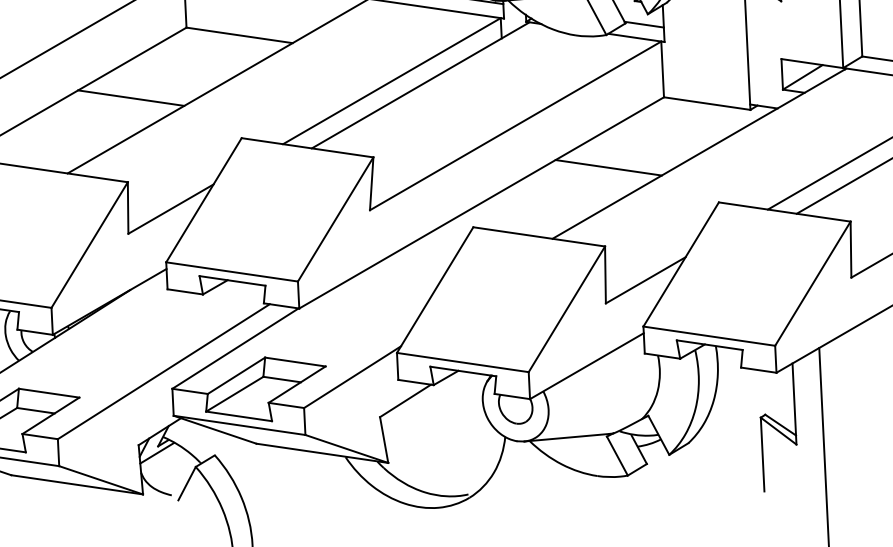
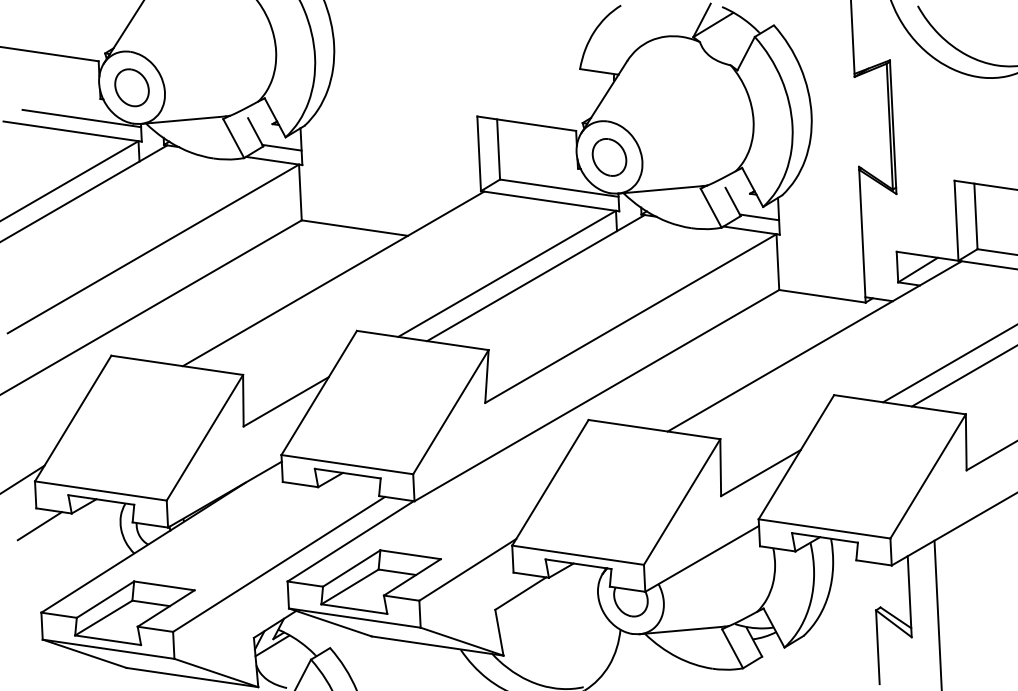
line: (131, 97) -> (246, 290), removed
line: (608, 167) -> (723, 360), removed

